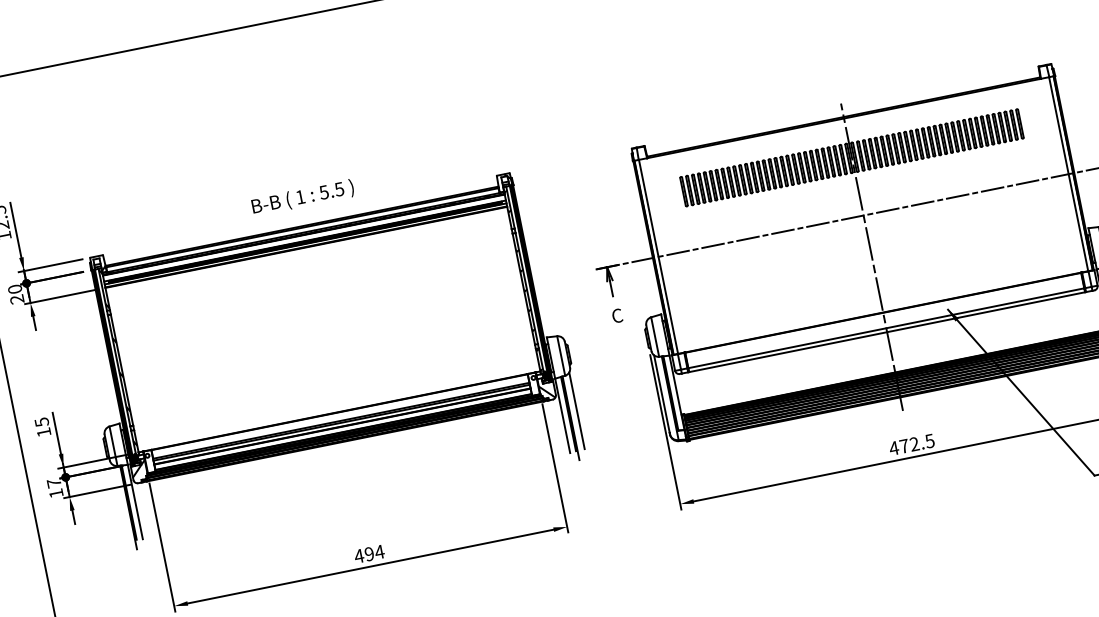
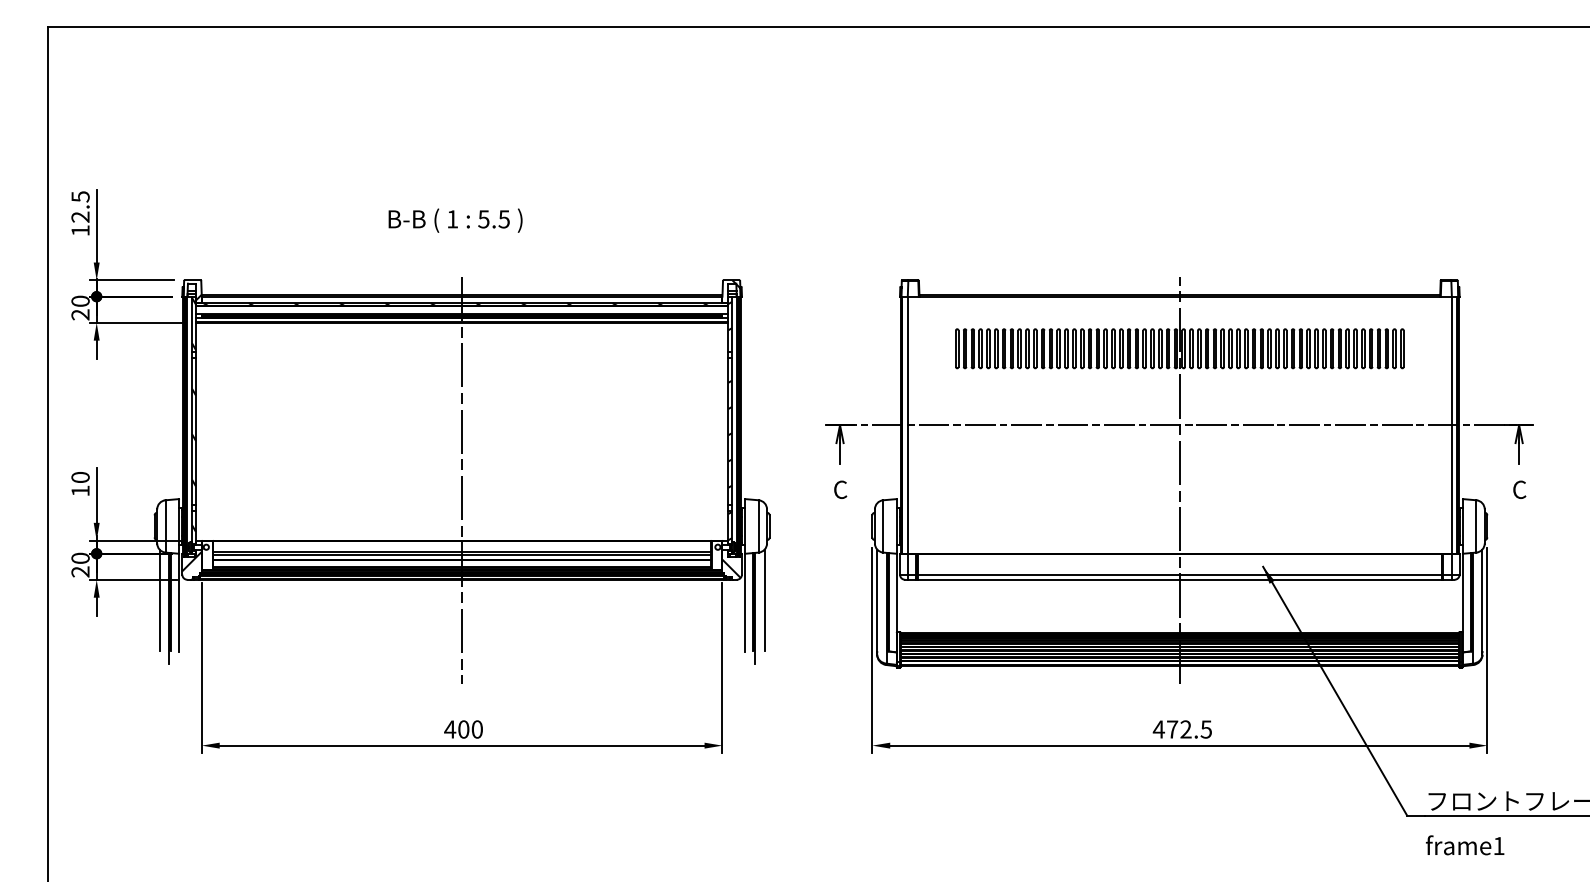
text: (302, 197) -> (455, 220), moved
line: (330, 366) -> (462, 480), added
text: (41, 422) -> (80, 477), 15 -> 10
text: (55, 487) -> (80, 564), 17 -> 20
line: (120, 503) -> (159, 600), added
text: (374, 553) -> (470, 729), 494 -> 400

